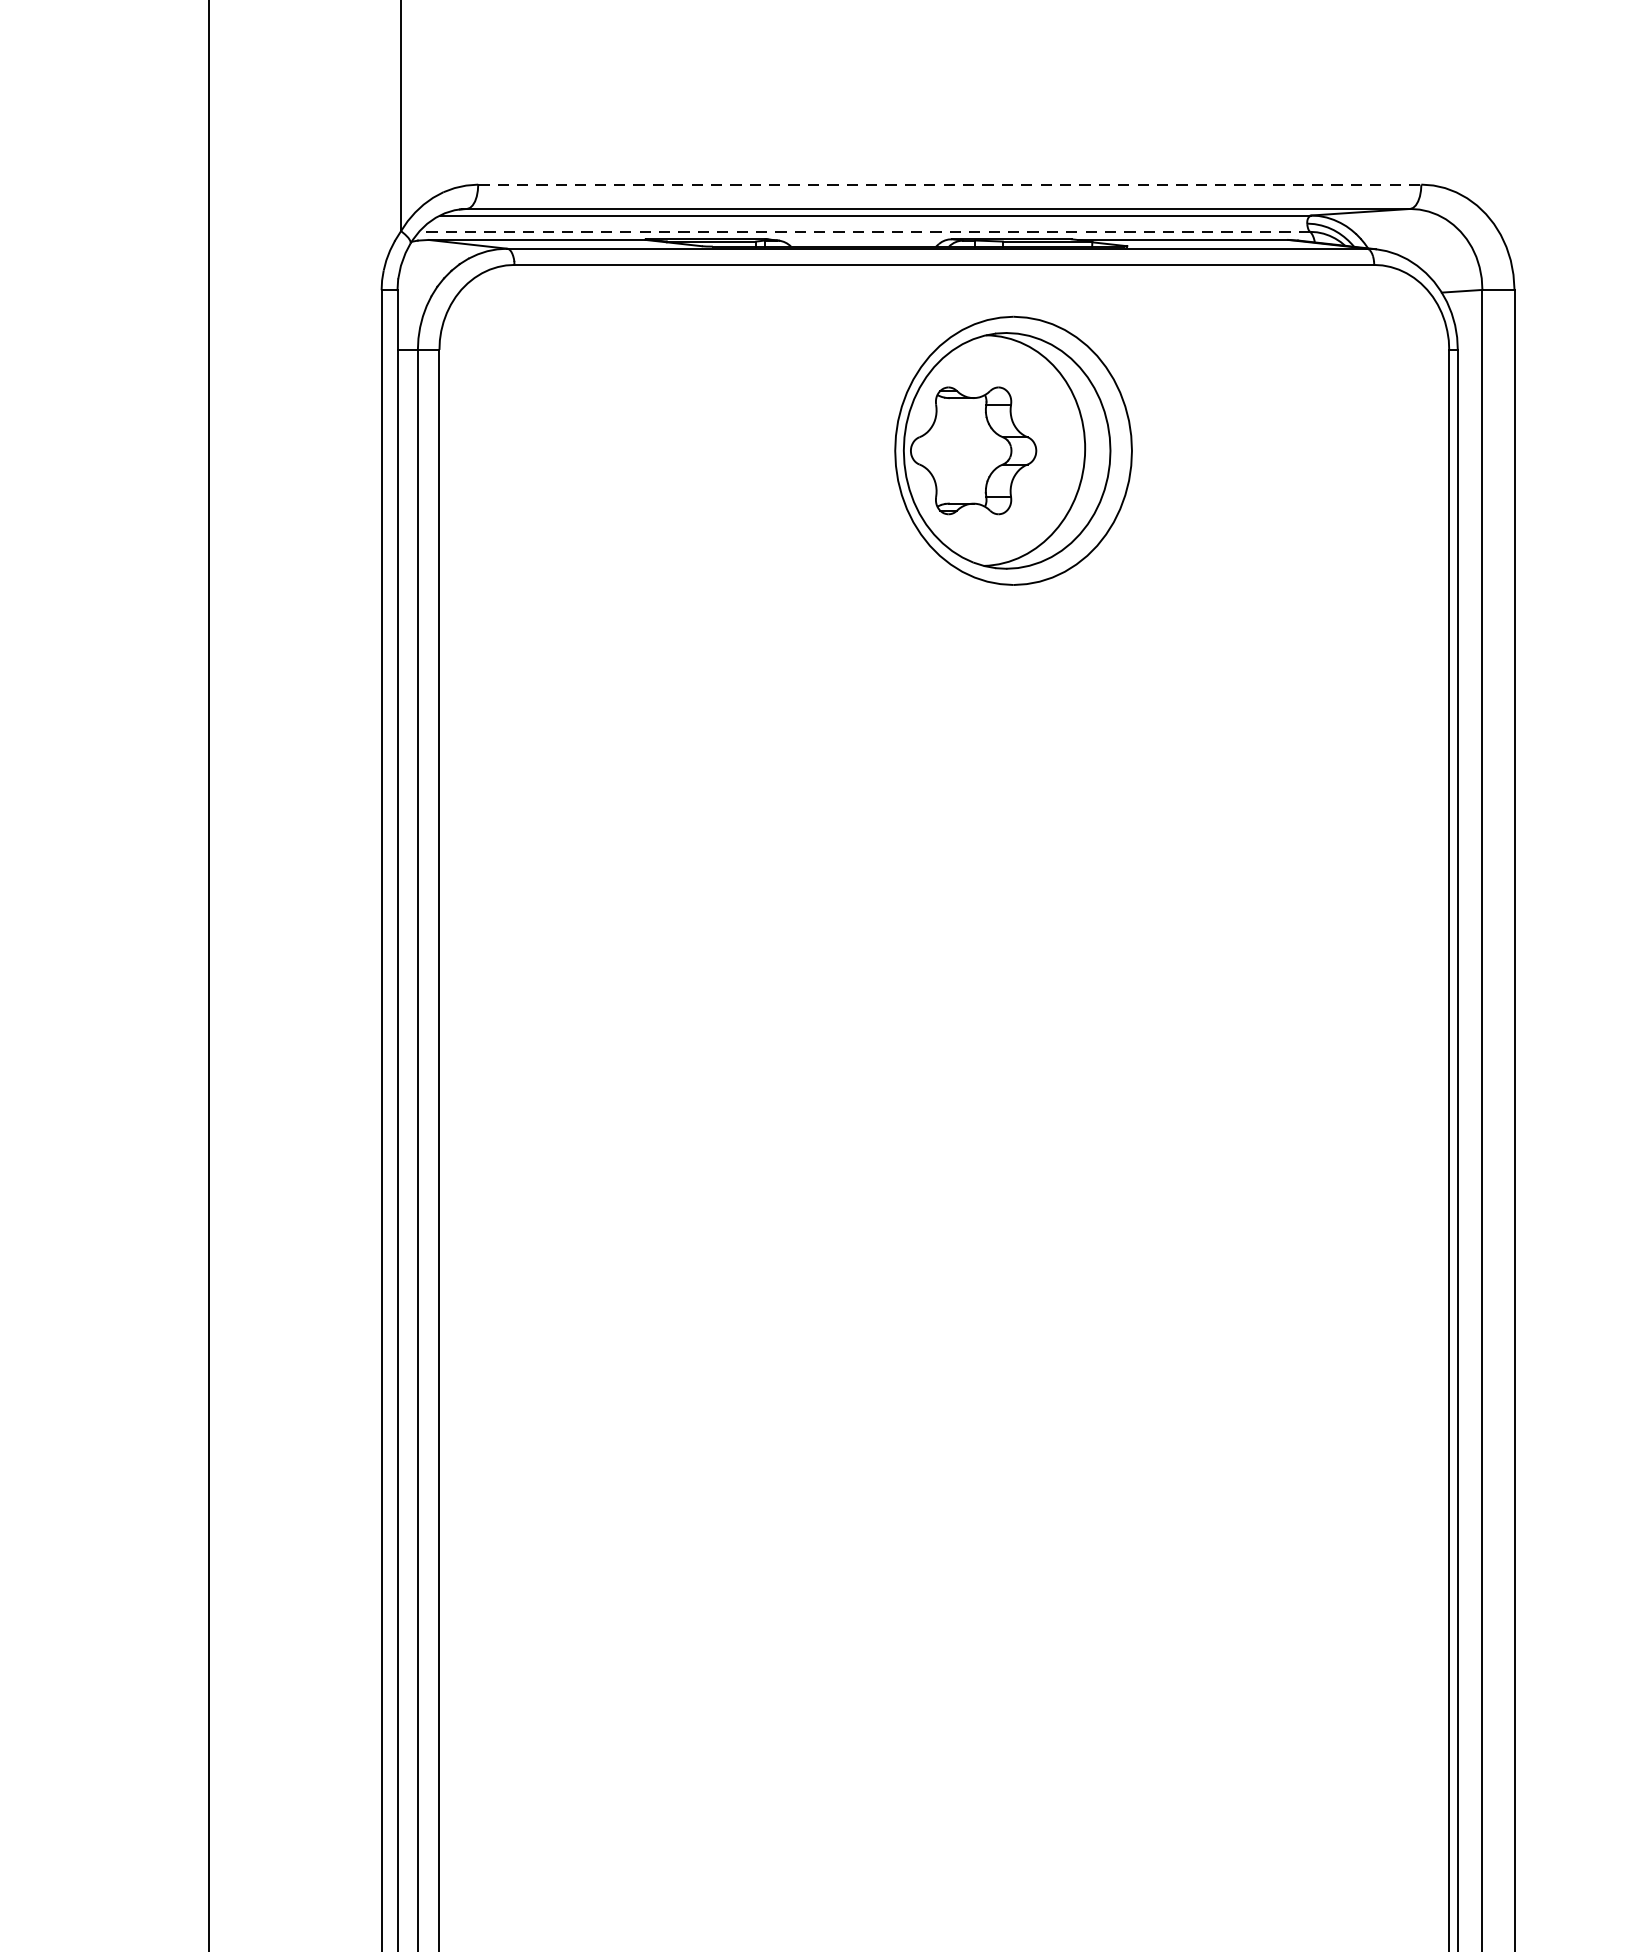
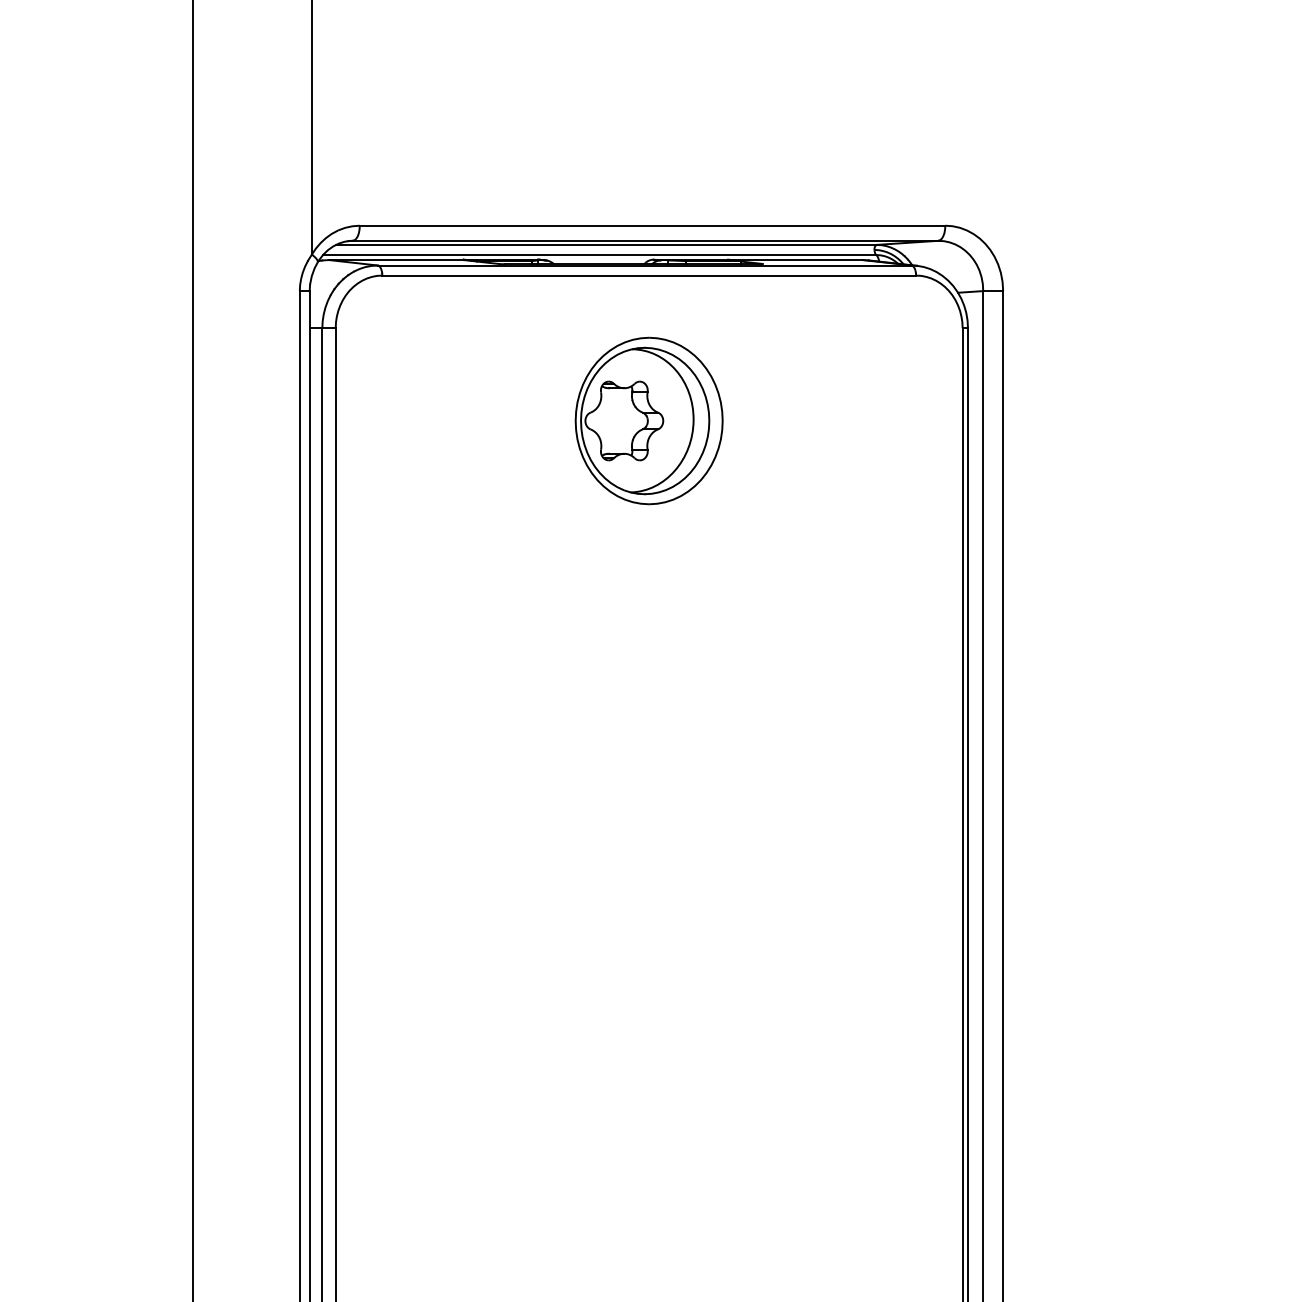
line: (949, 184) -> (652, 225), dashed -> solid
line: (864, 232) -> (599, 255), dashed -> solid
part: (1012, 450) -> (648, 420), moved

